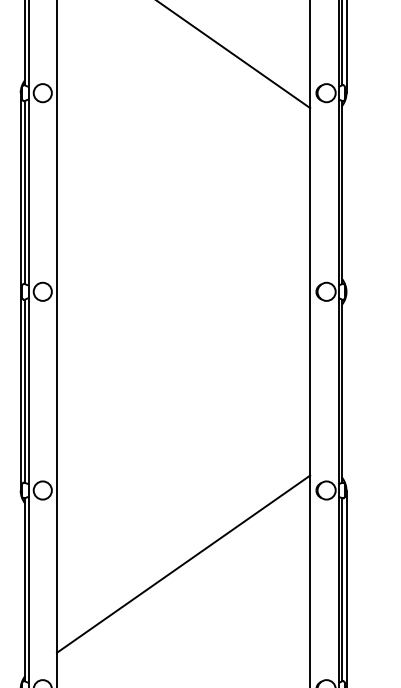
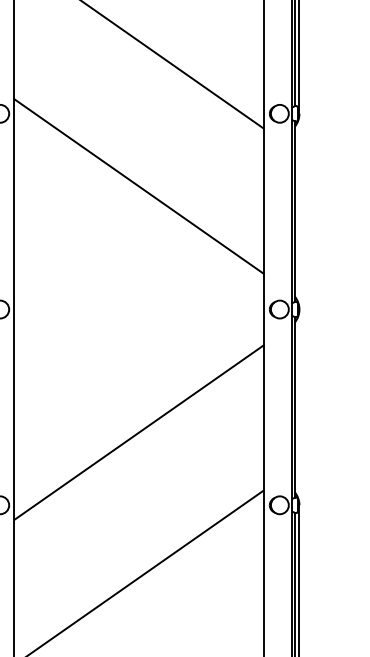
line: (183, 166) -> (138, 186), added
line: (183, 416) -> (138, 432), added

